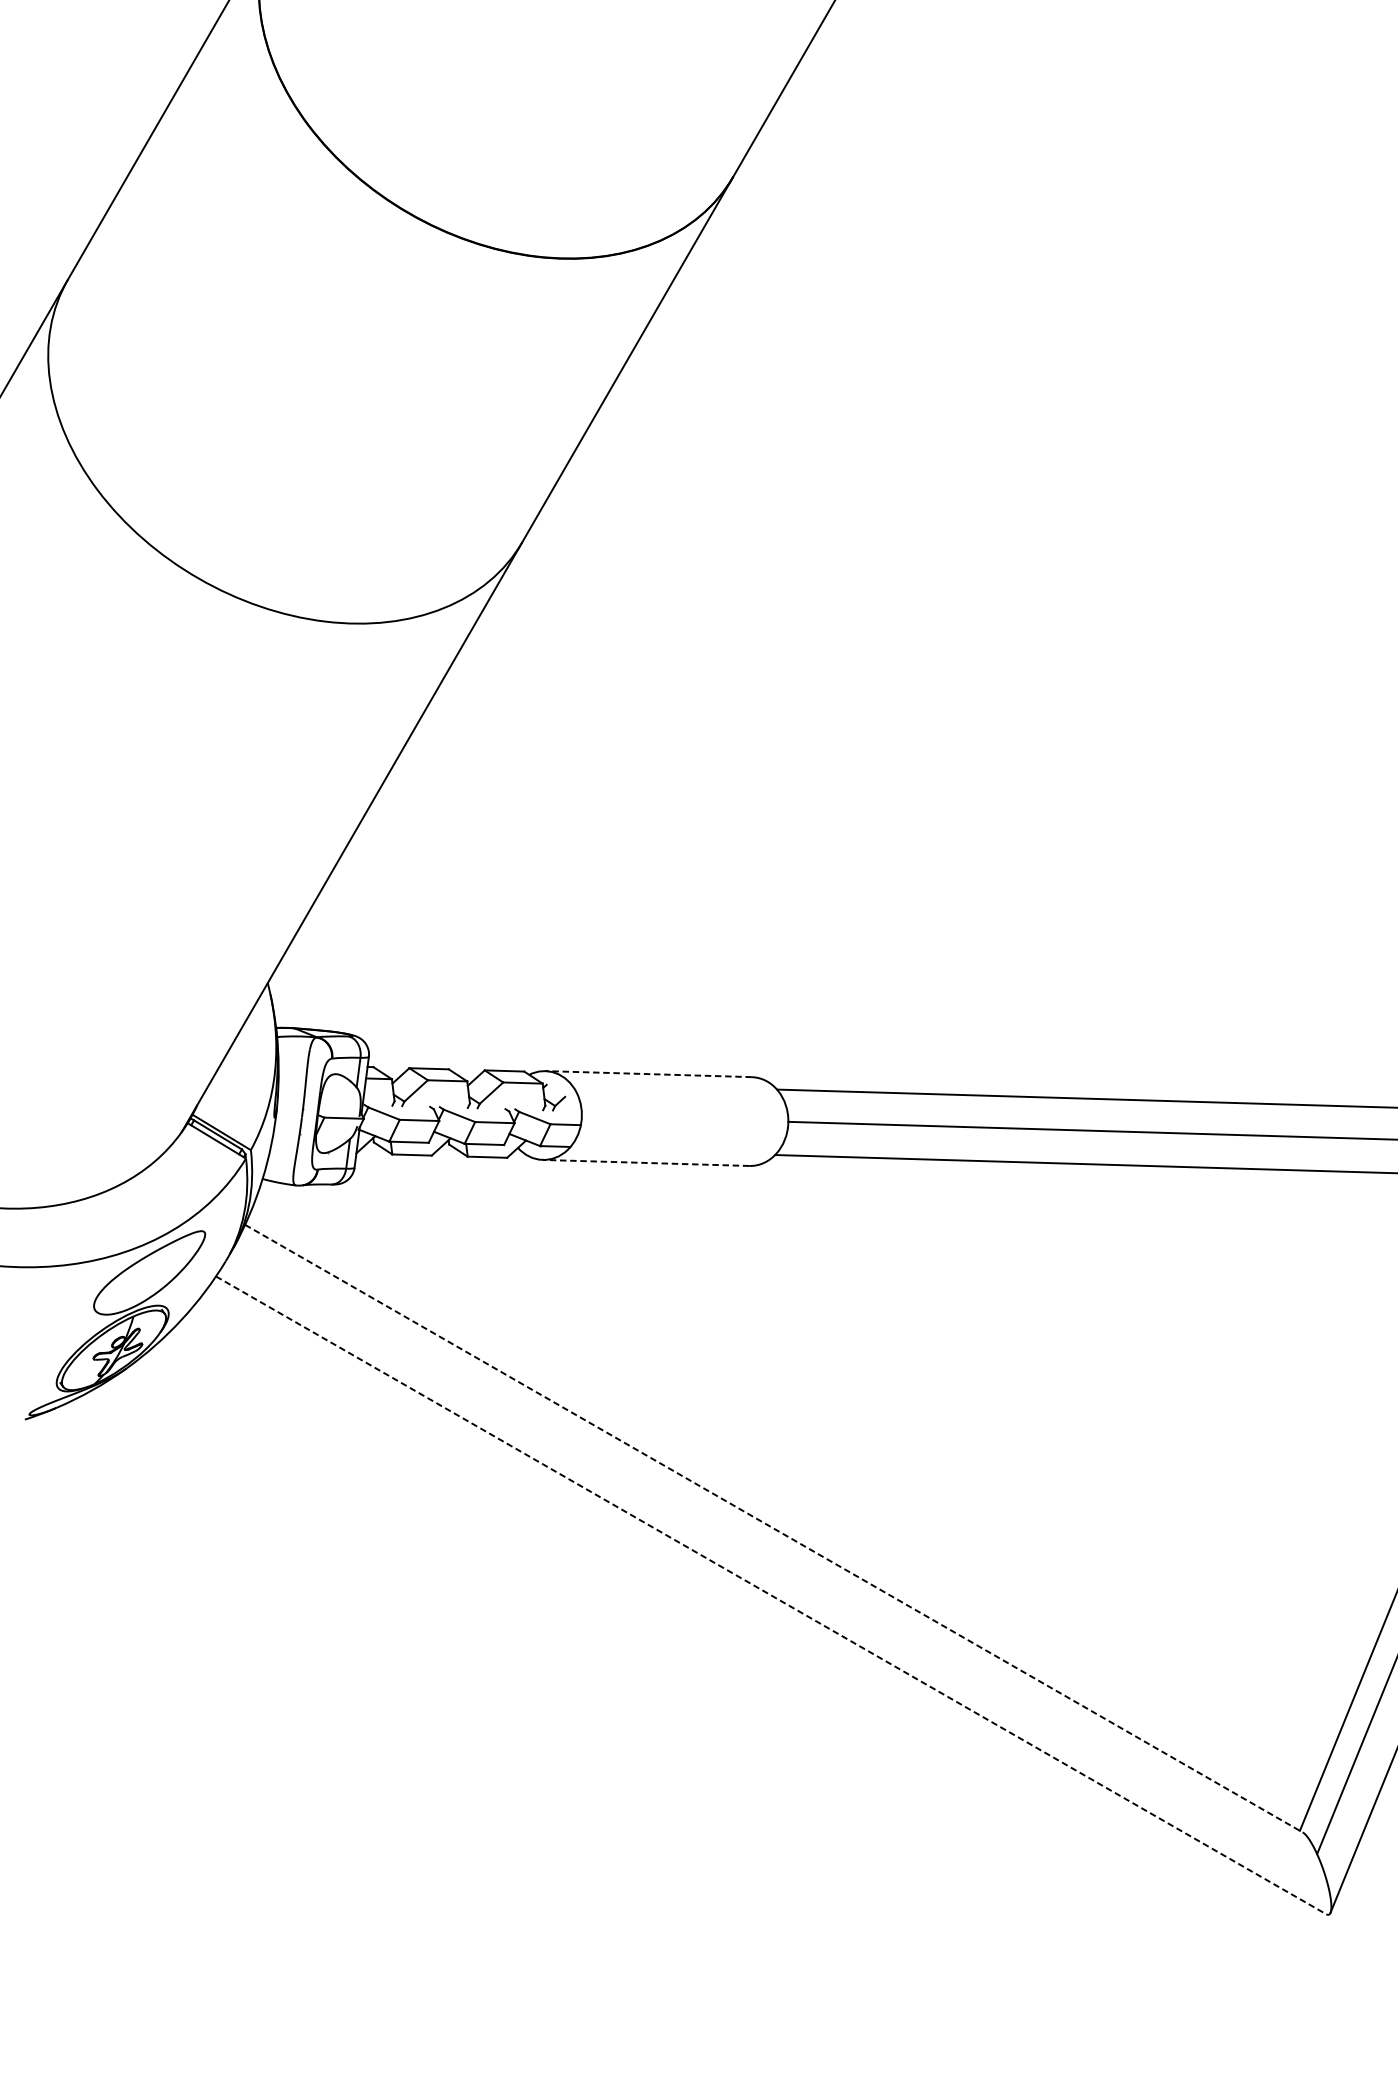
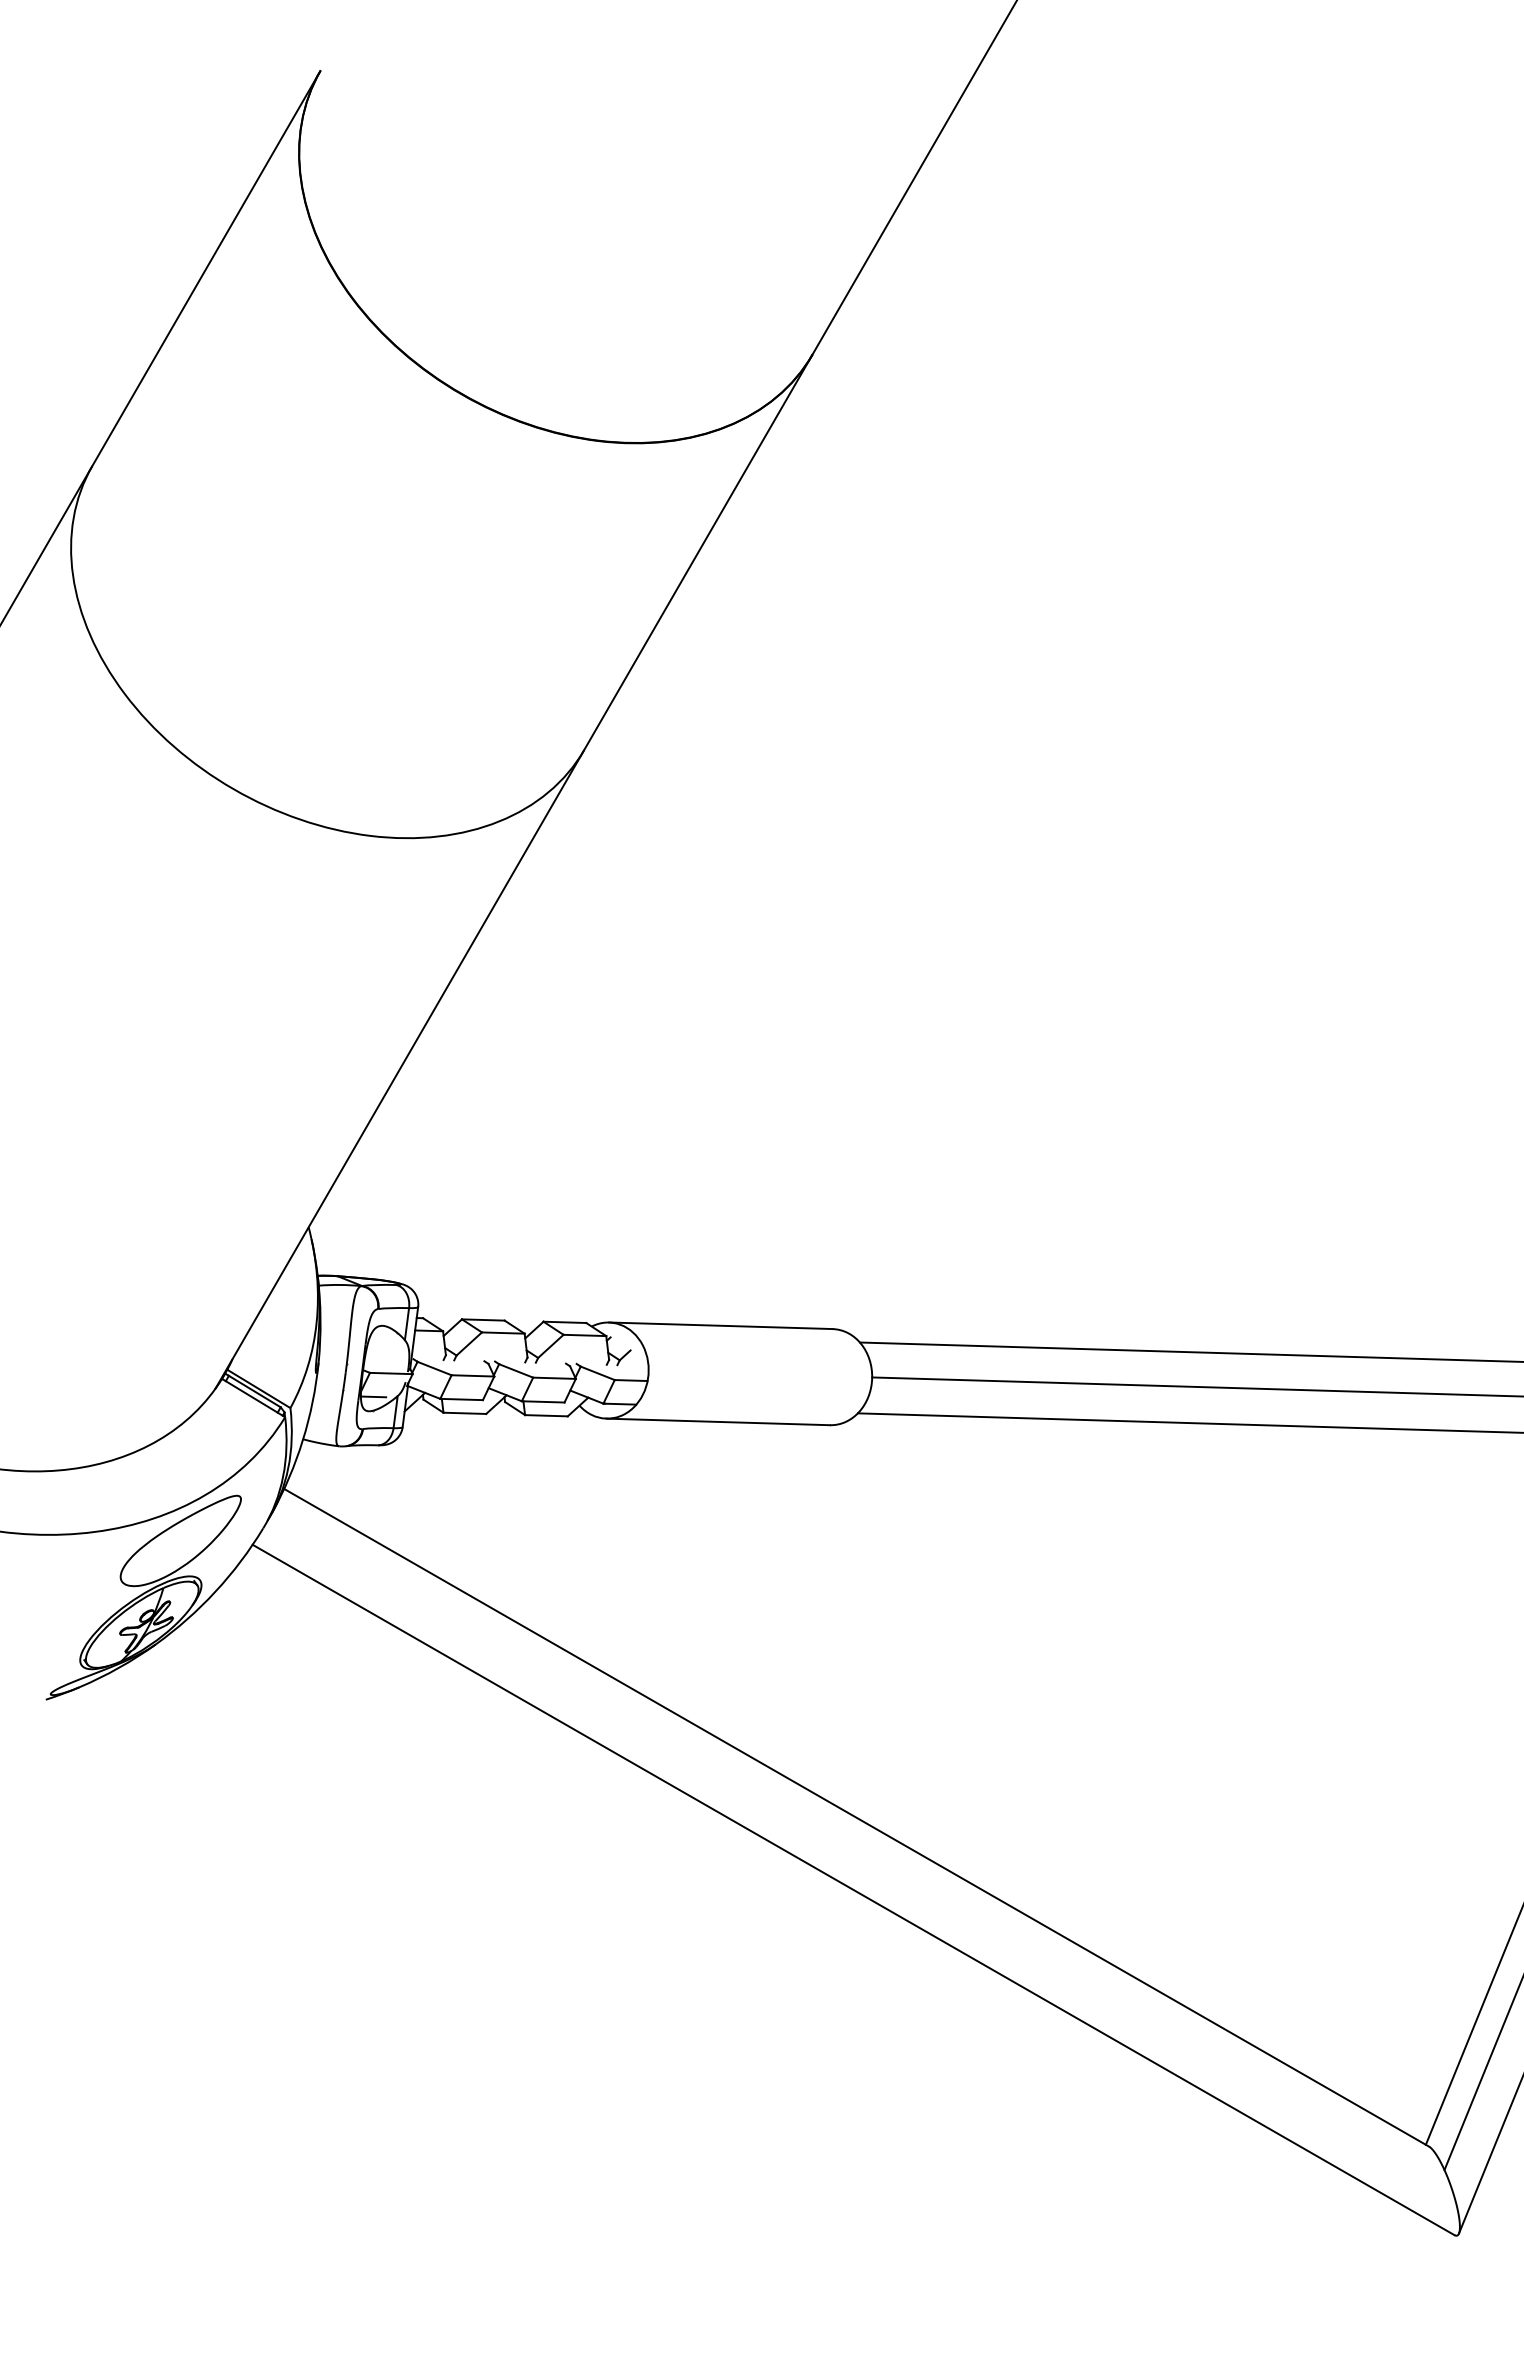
line: (648, 1073) -> (720, 1325), dashed -> solid
line: (327, 1139) -> (373, 1396), added
line: (646, 1162) -> (718, 1421), dashed -> solid
line: (774, 1529) -> (857, 1818), dashed -> solid
line: (771, 1594) -> (853, 1889), dashed -> solid

